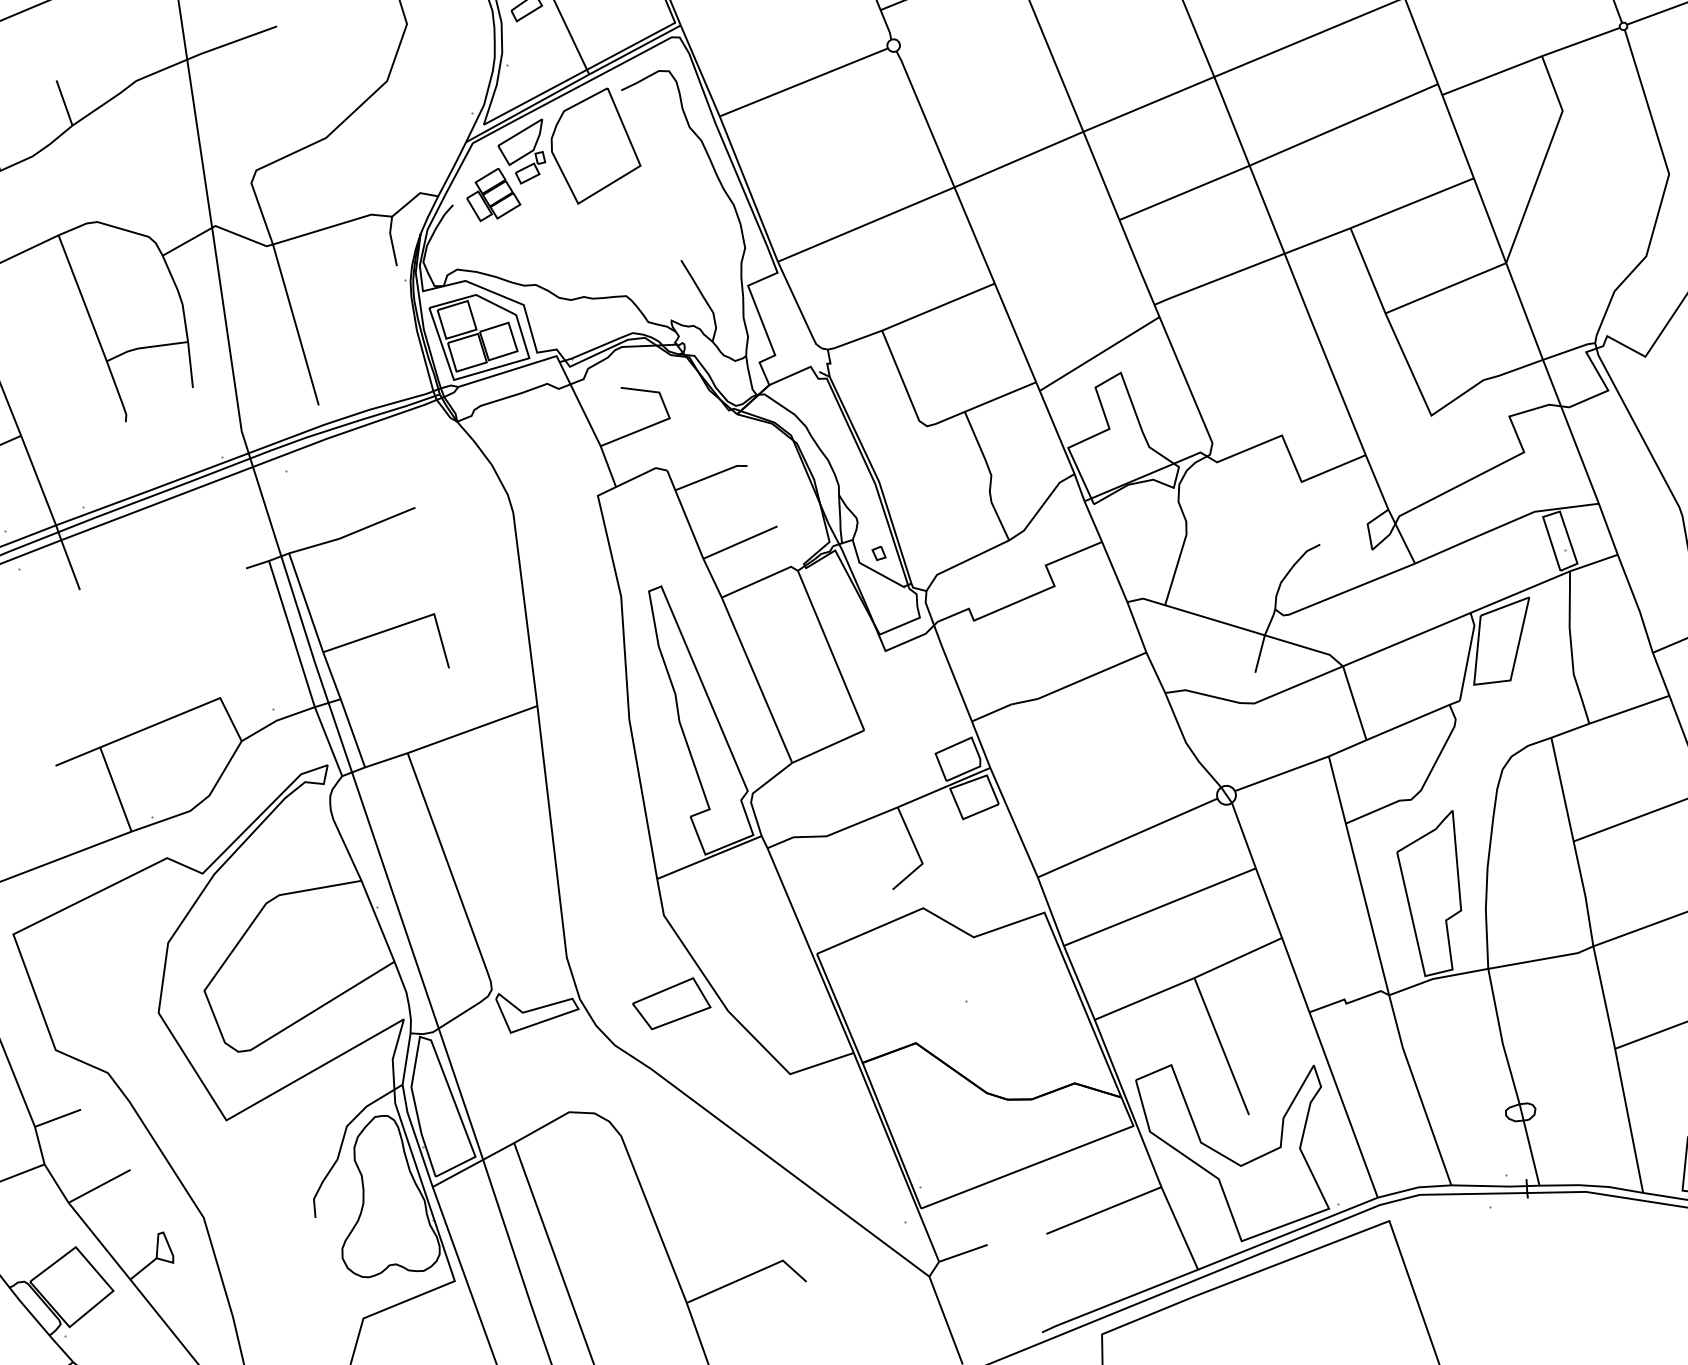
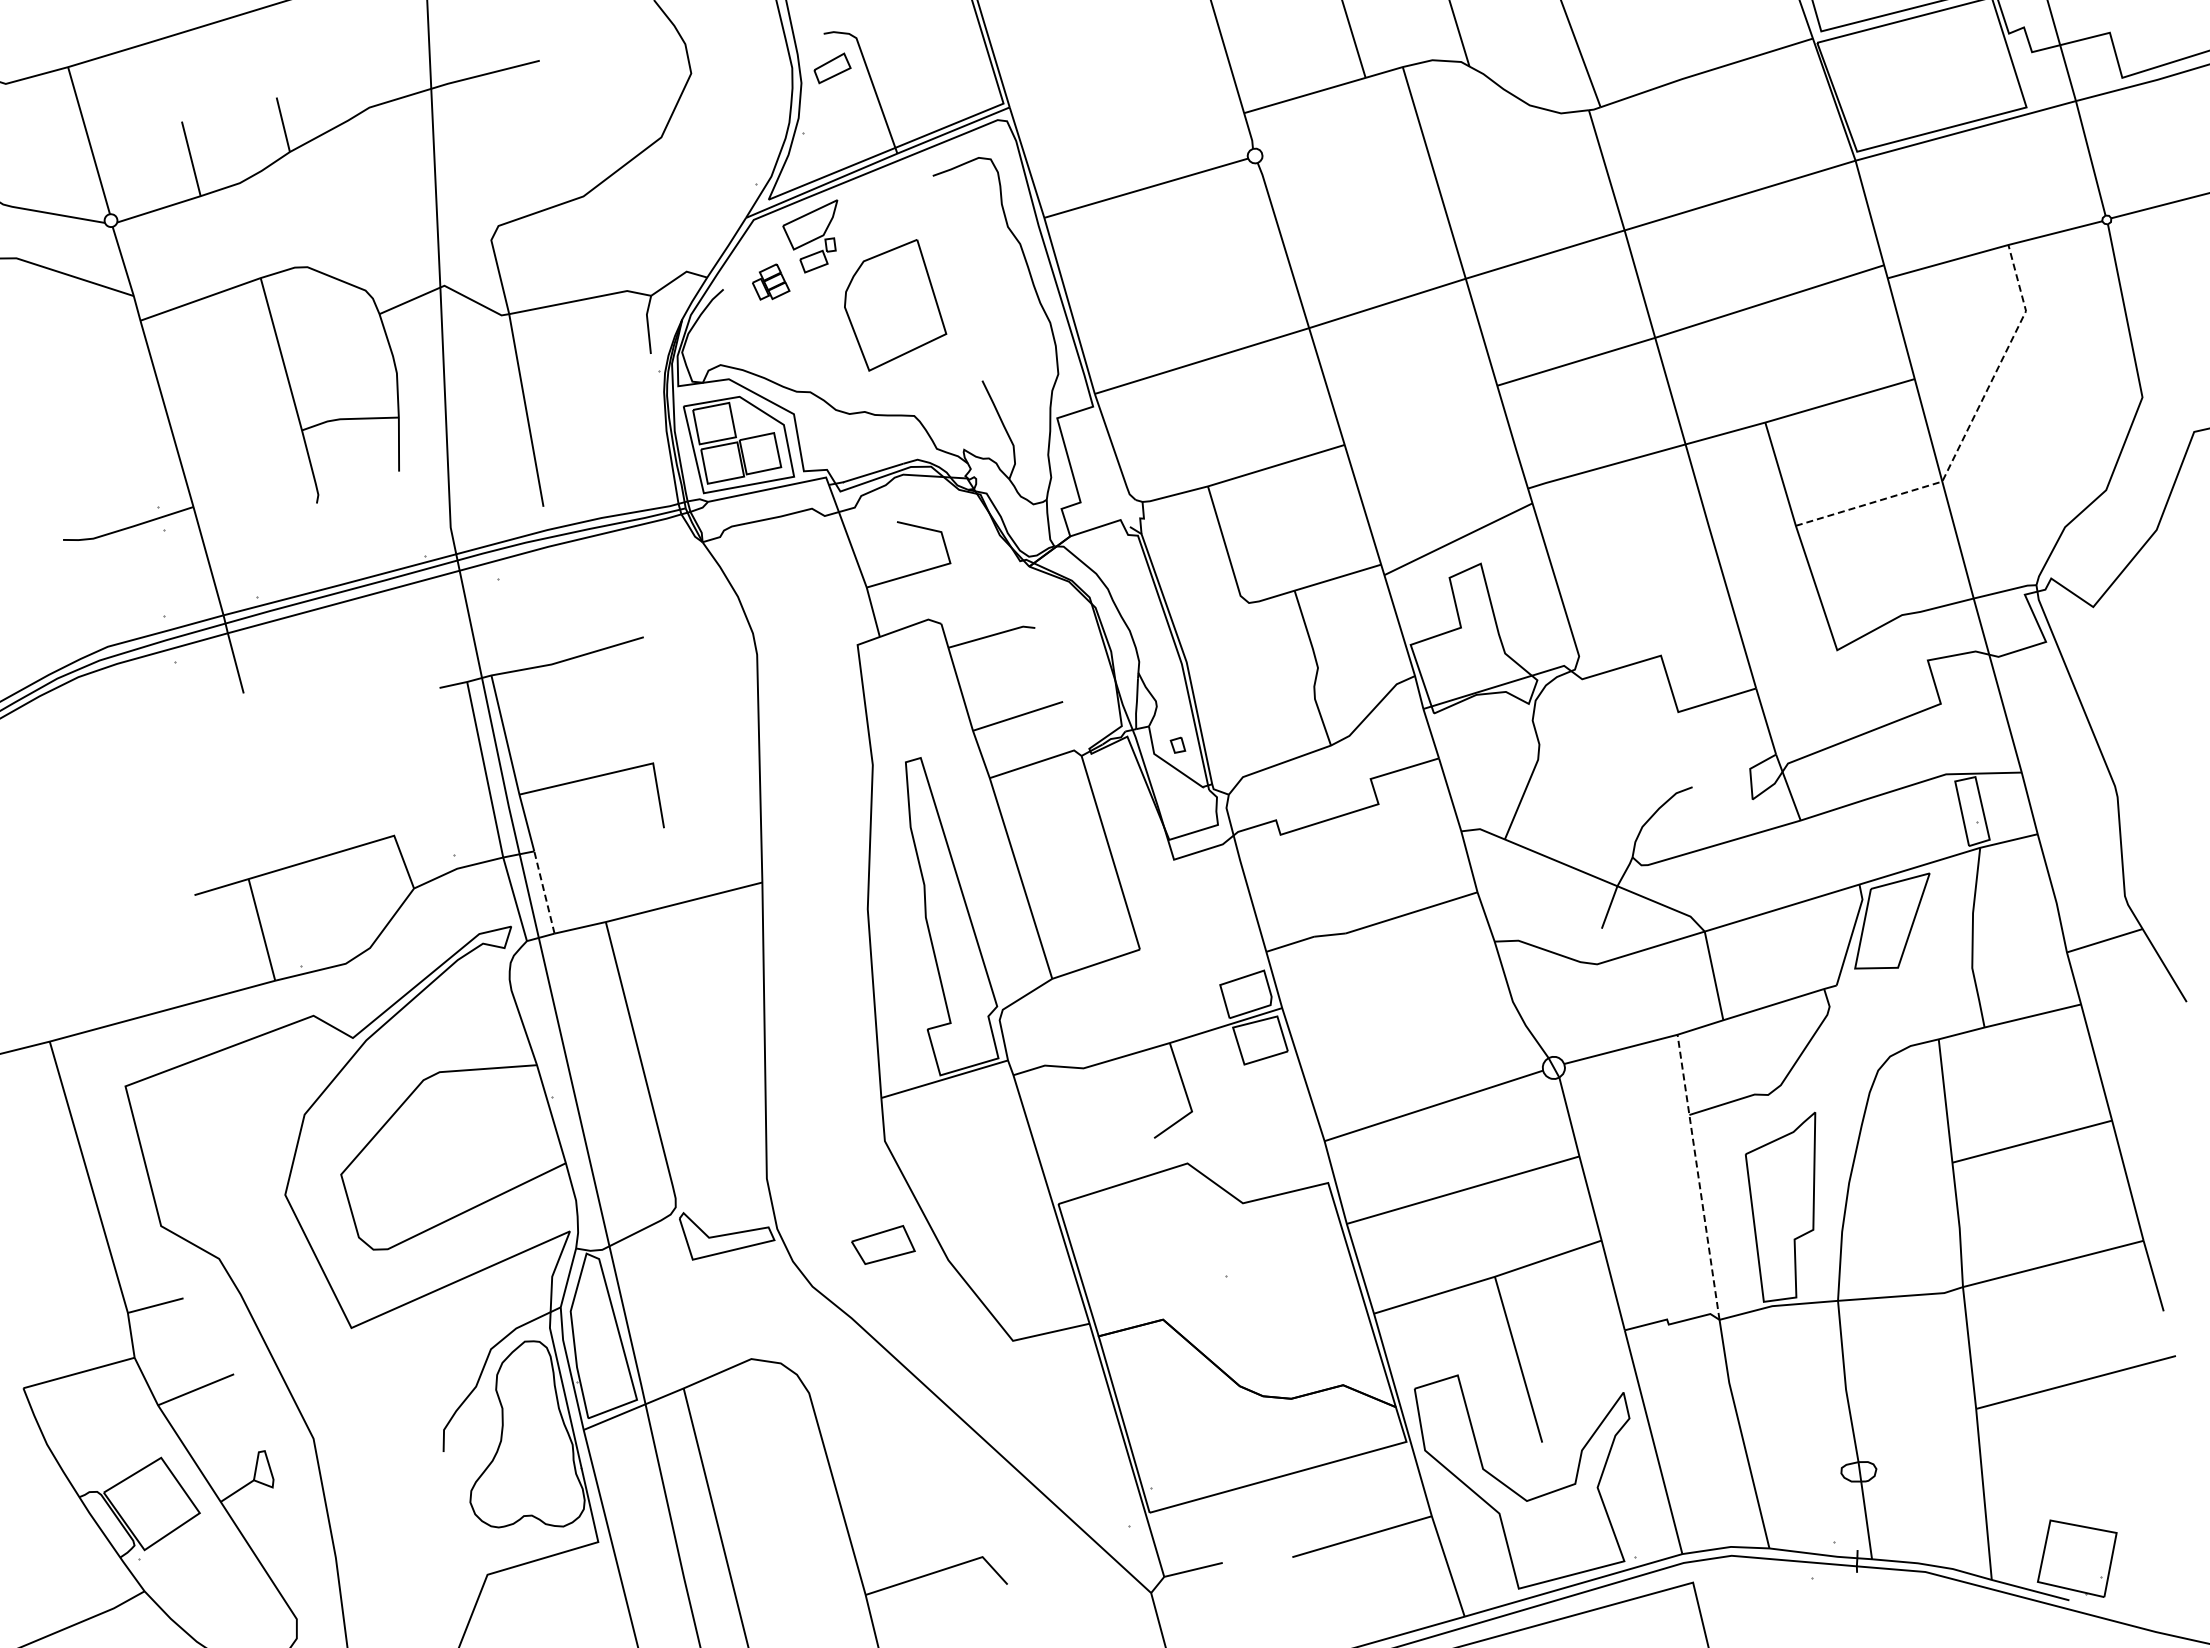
part: (594, 145) -> (895, 305), moved
part: (492, 194) -> (770, 281), size x0.6
line: (1521, 221) -> (1965, 434), solid -> dashed
line: (352, 733) -> (544, 892), solid -> dashed
line: (1358, 876) -> (1698, 1177), solid -> dashed
part: (671, 1003) -> (883, 1244), size x0.7

